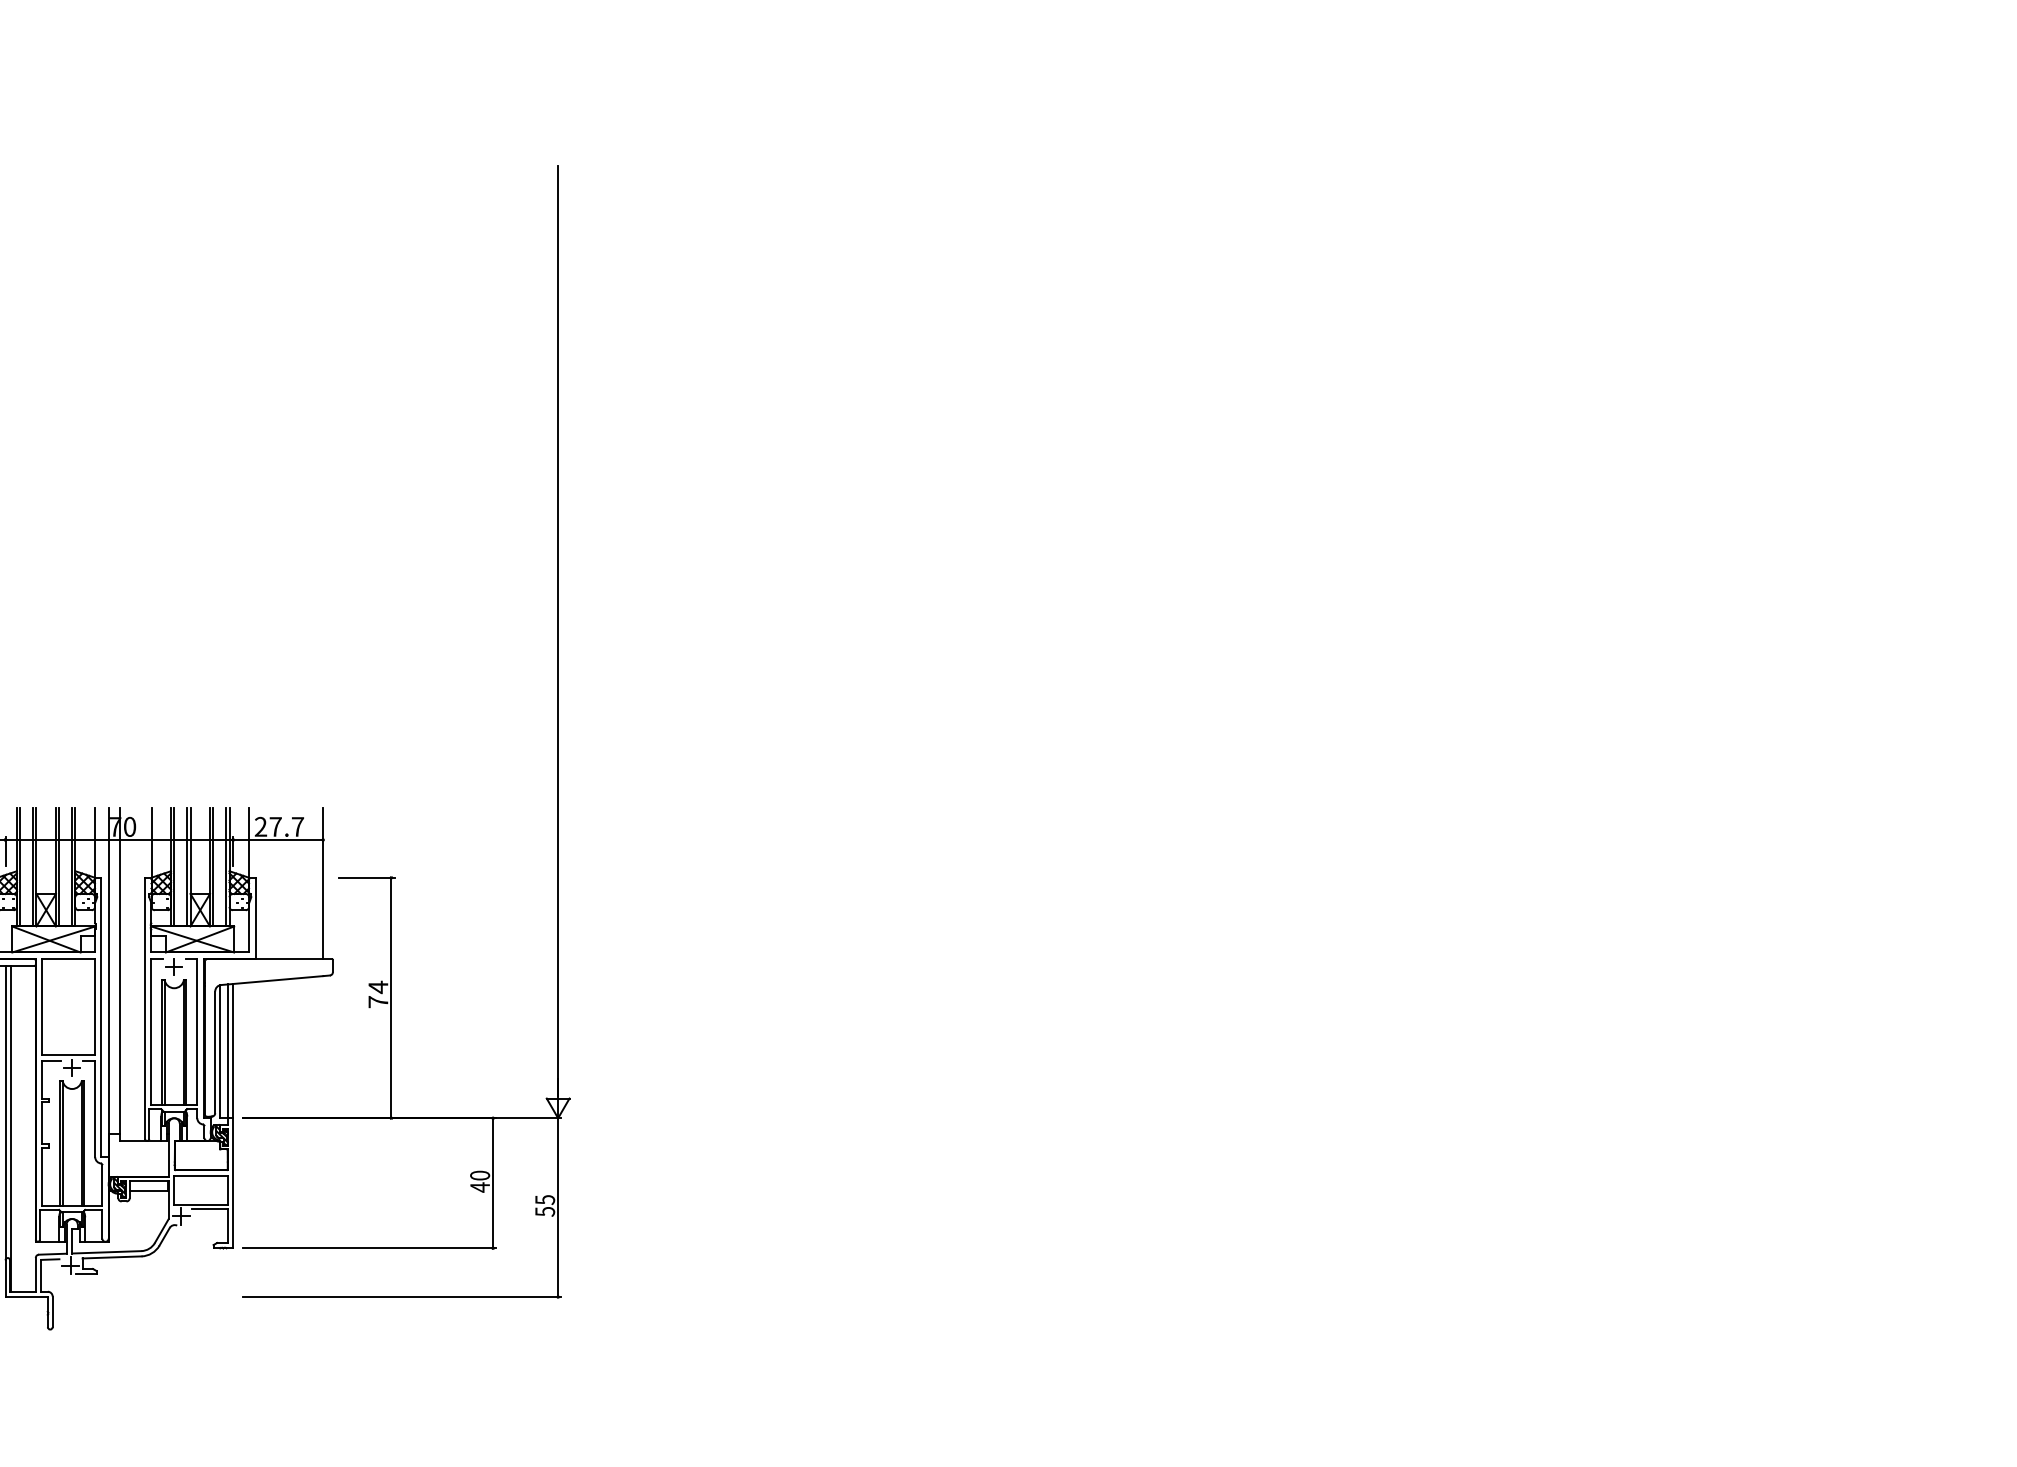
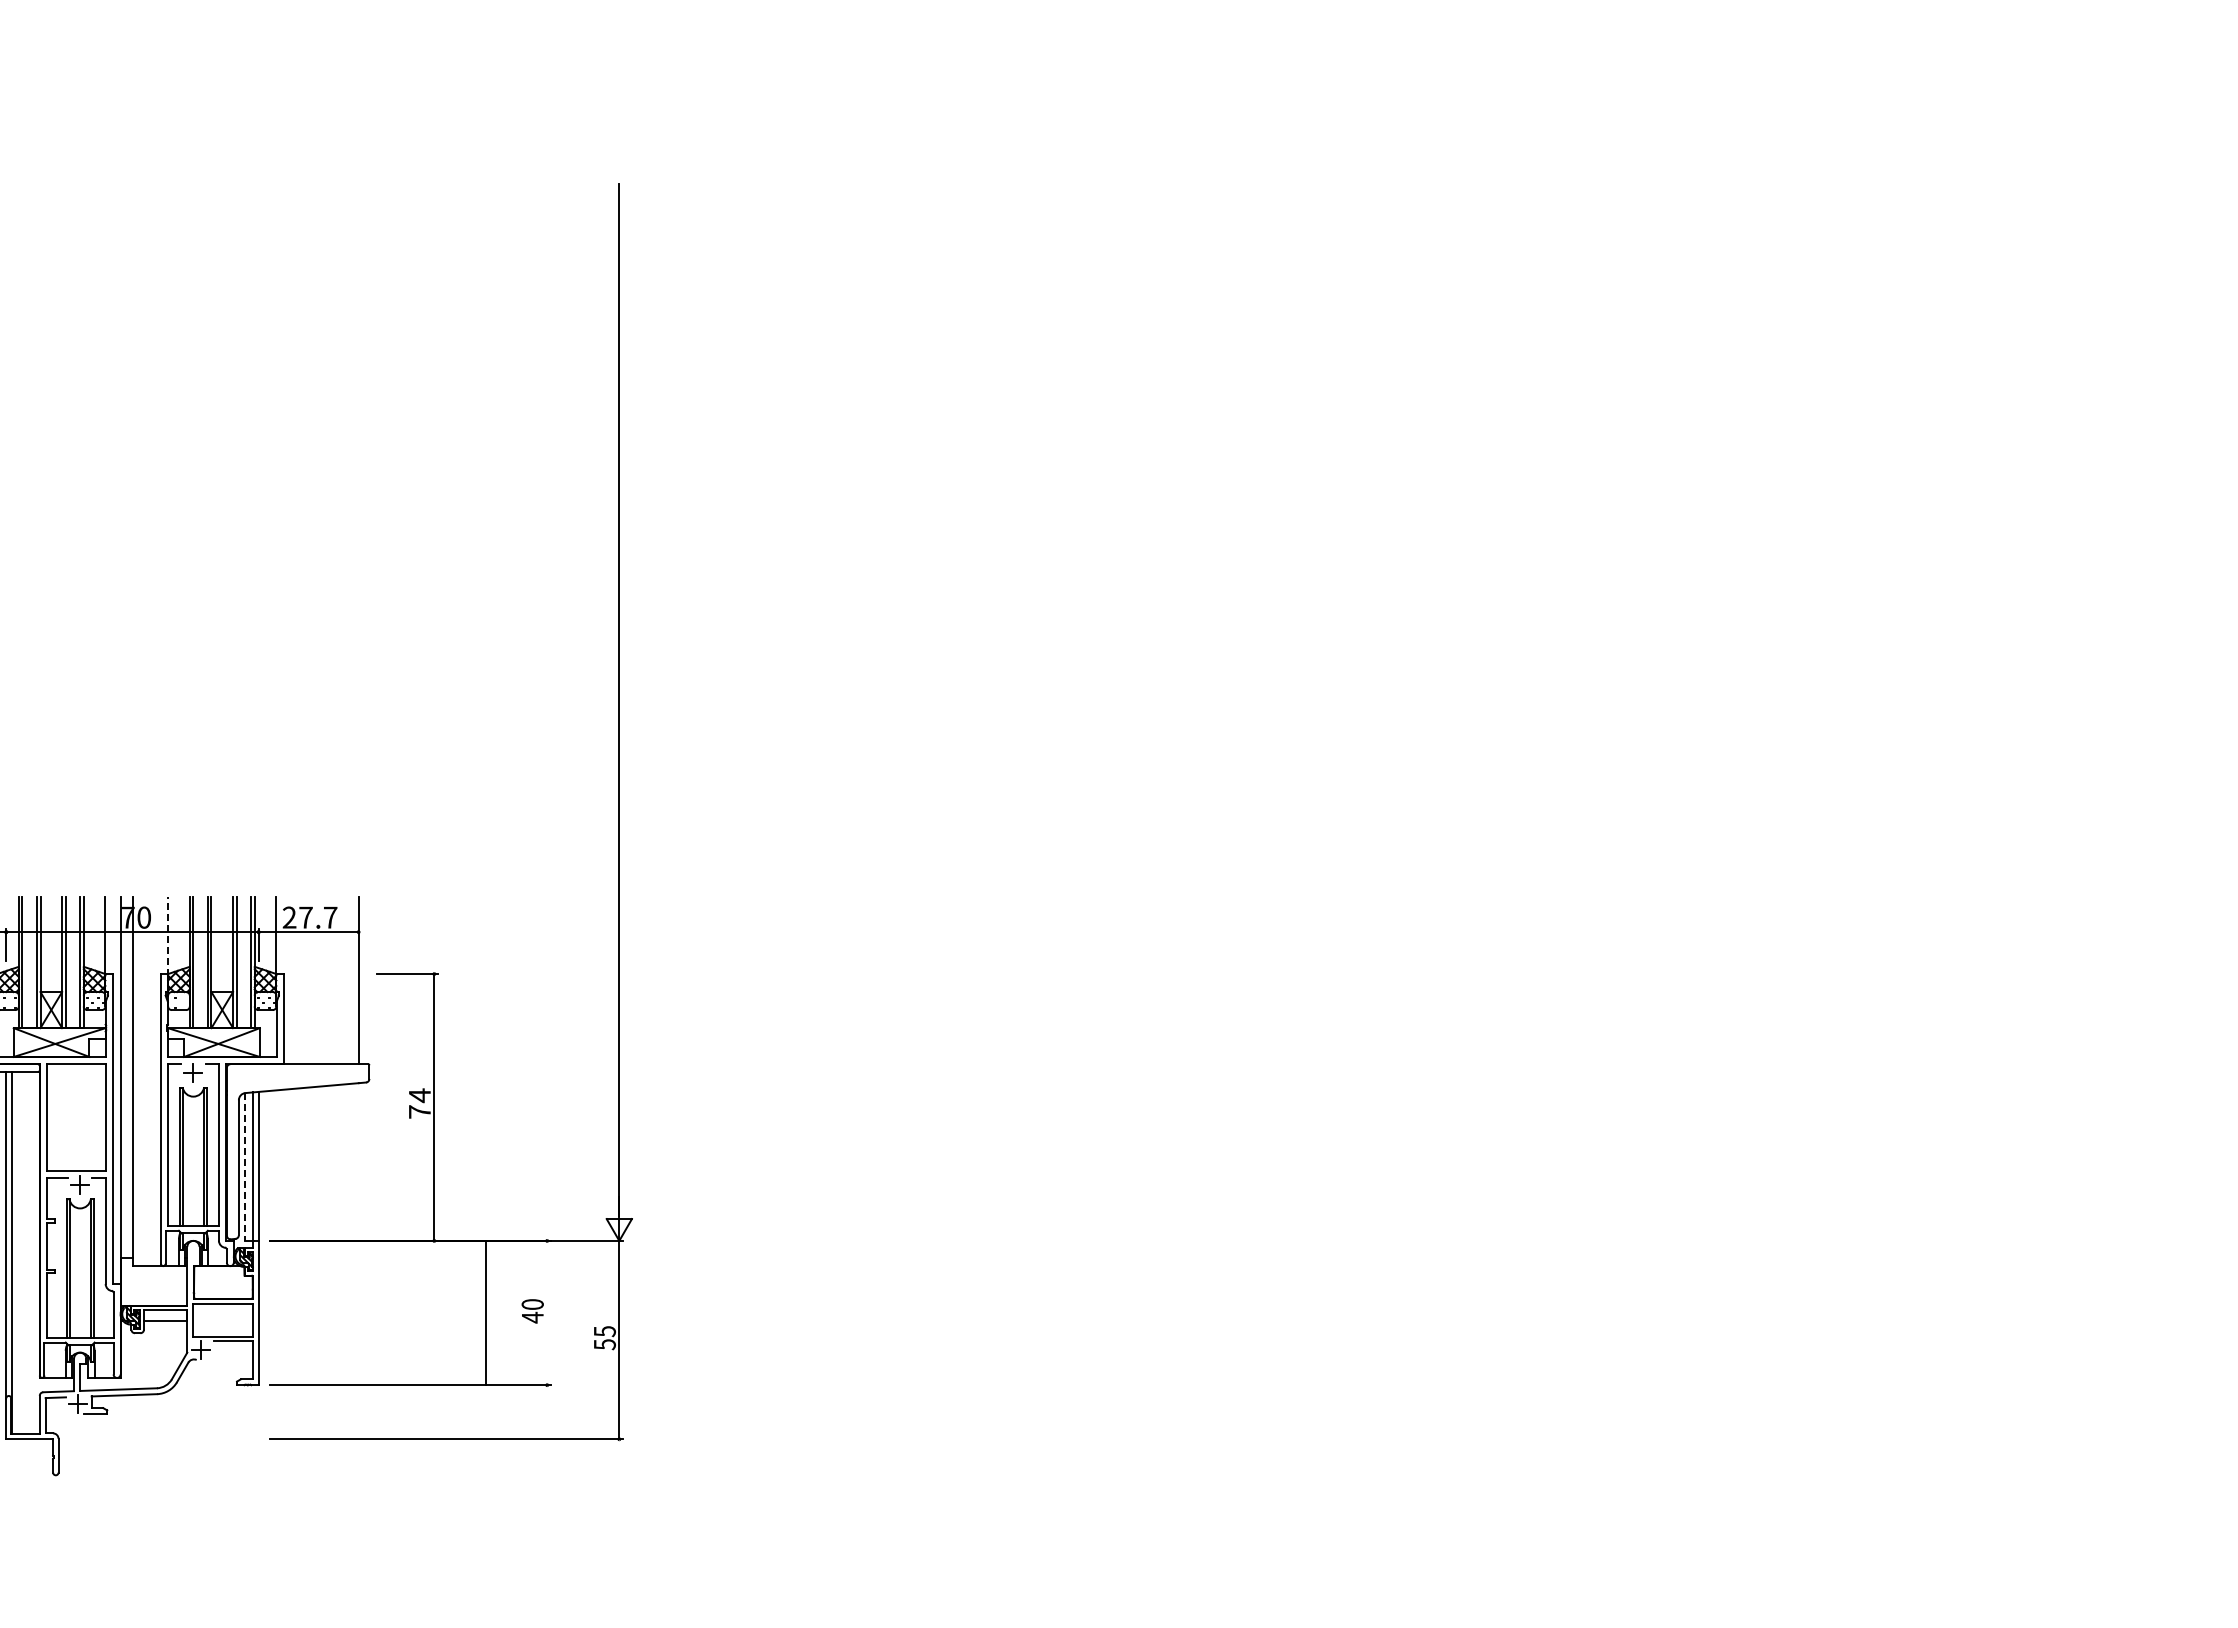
line: (151, 843) -> (168, 936), solid -> dashed
line: (220, 1052) -> (244, 1167), solid -> dashed
line: (493, 1182) -> (486, 1312), moved

